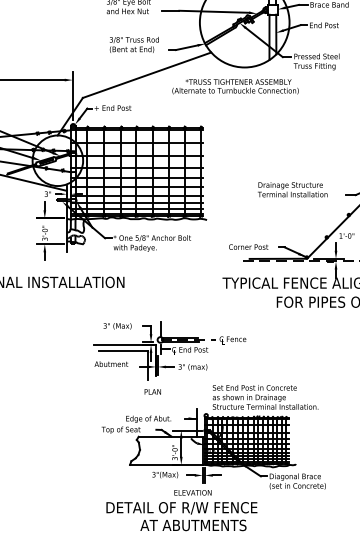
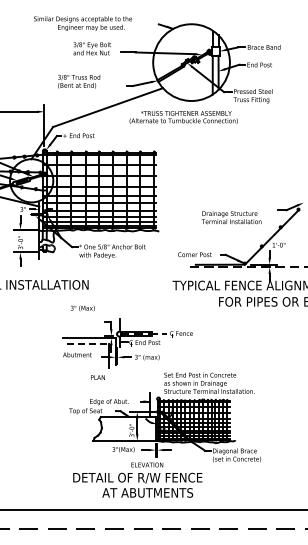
text: (134, 44) -> (79, 81), moved
text: (292, 189) -> (231, 217), moved
text: (117, 326) -> (82, 308), moved
line: (124, 350) -> (88, 343), solid -> dashed
text: (152, 391) -> (97, 377), moved

